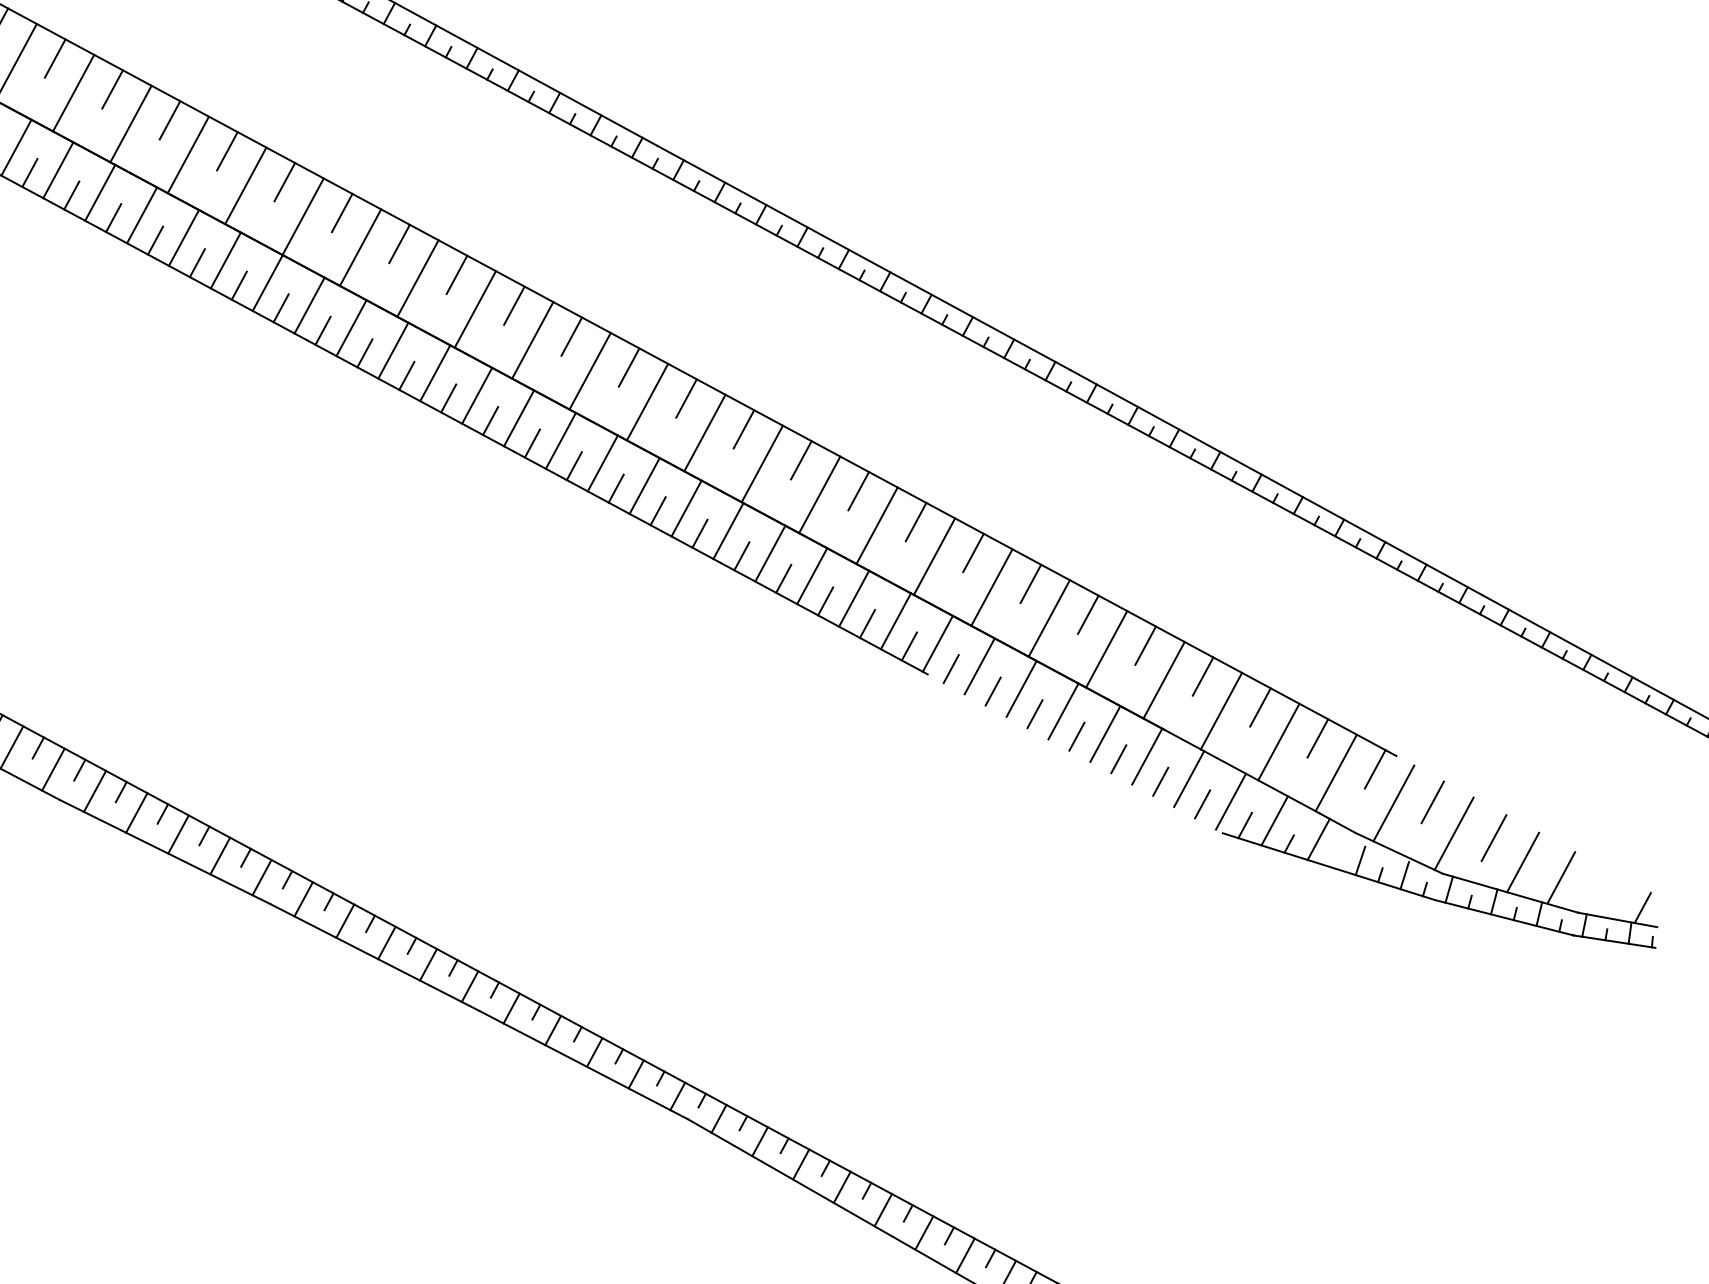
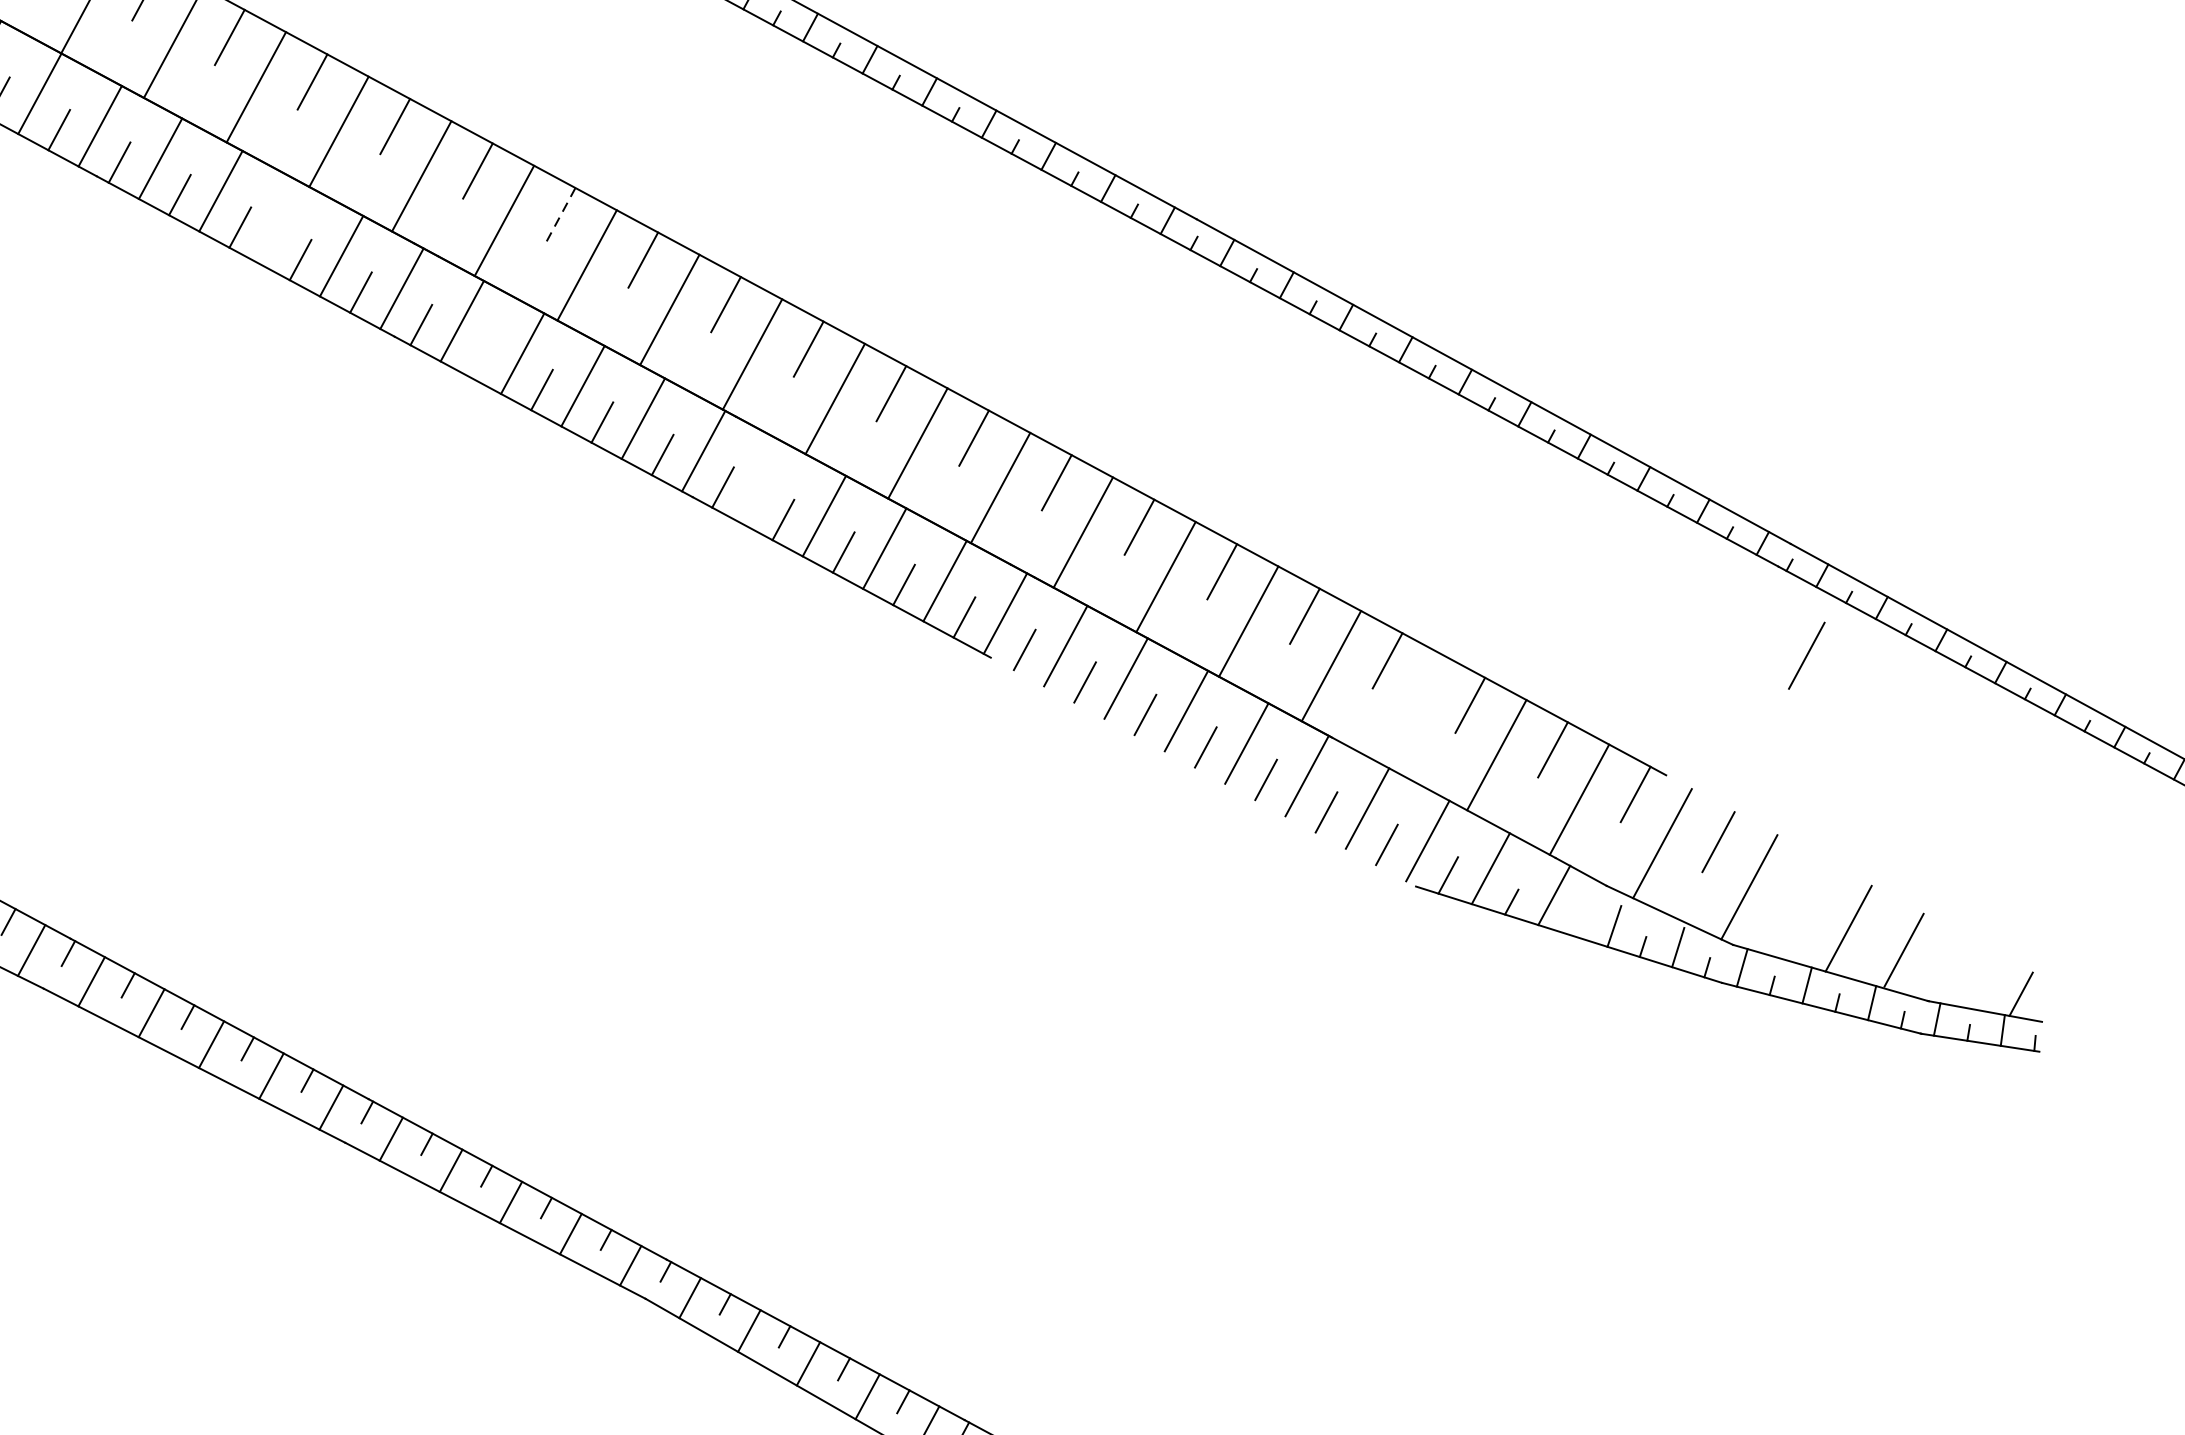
line: (629, 367) -> (561, 215), solid -> dashed
line: (435, 373) -> (281, 224), removed
line: (573, 466) -> (480, 358), removed
line: (770, 553) -> (764, 483), removed
line: (1221, 710) -> (1414, 709), removed
line: (1493, 837) -> (1806, 654), moved

